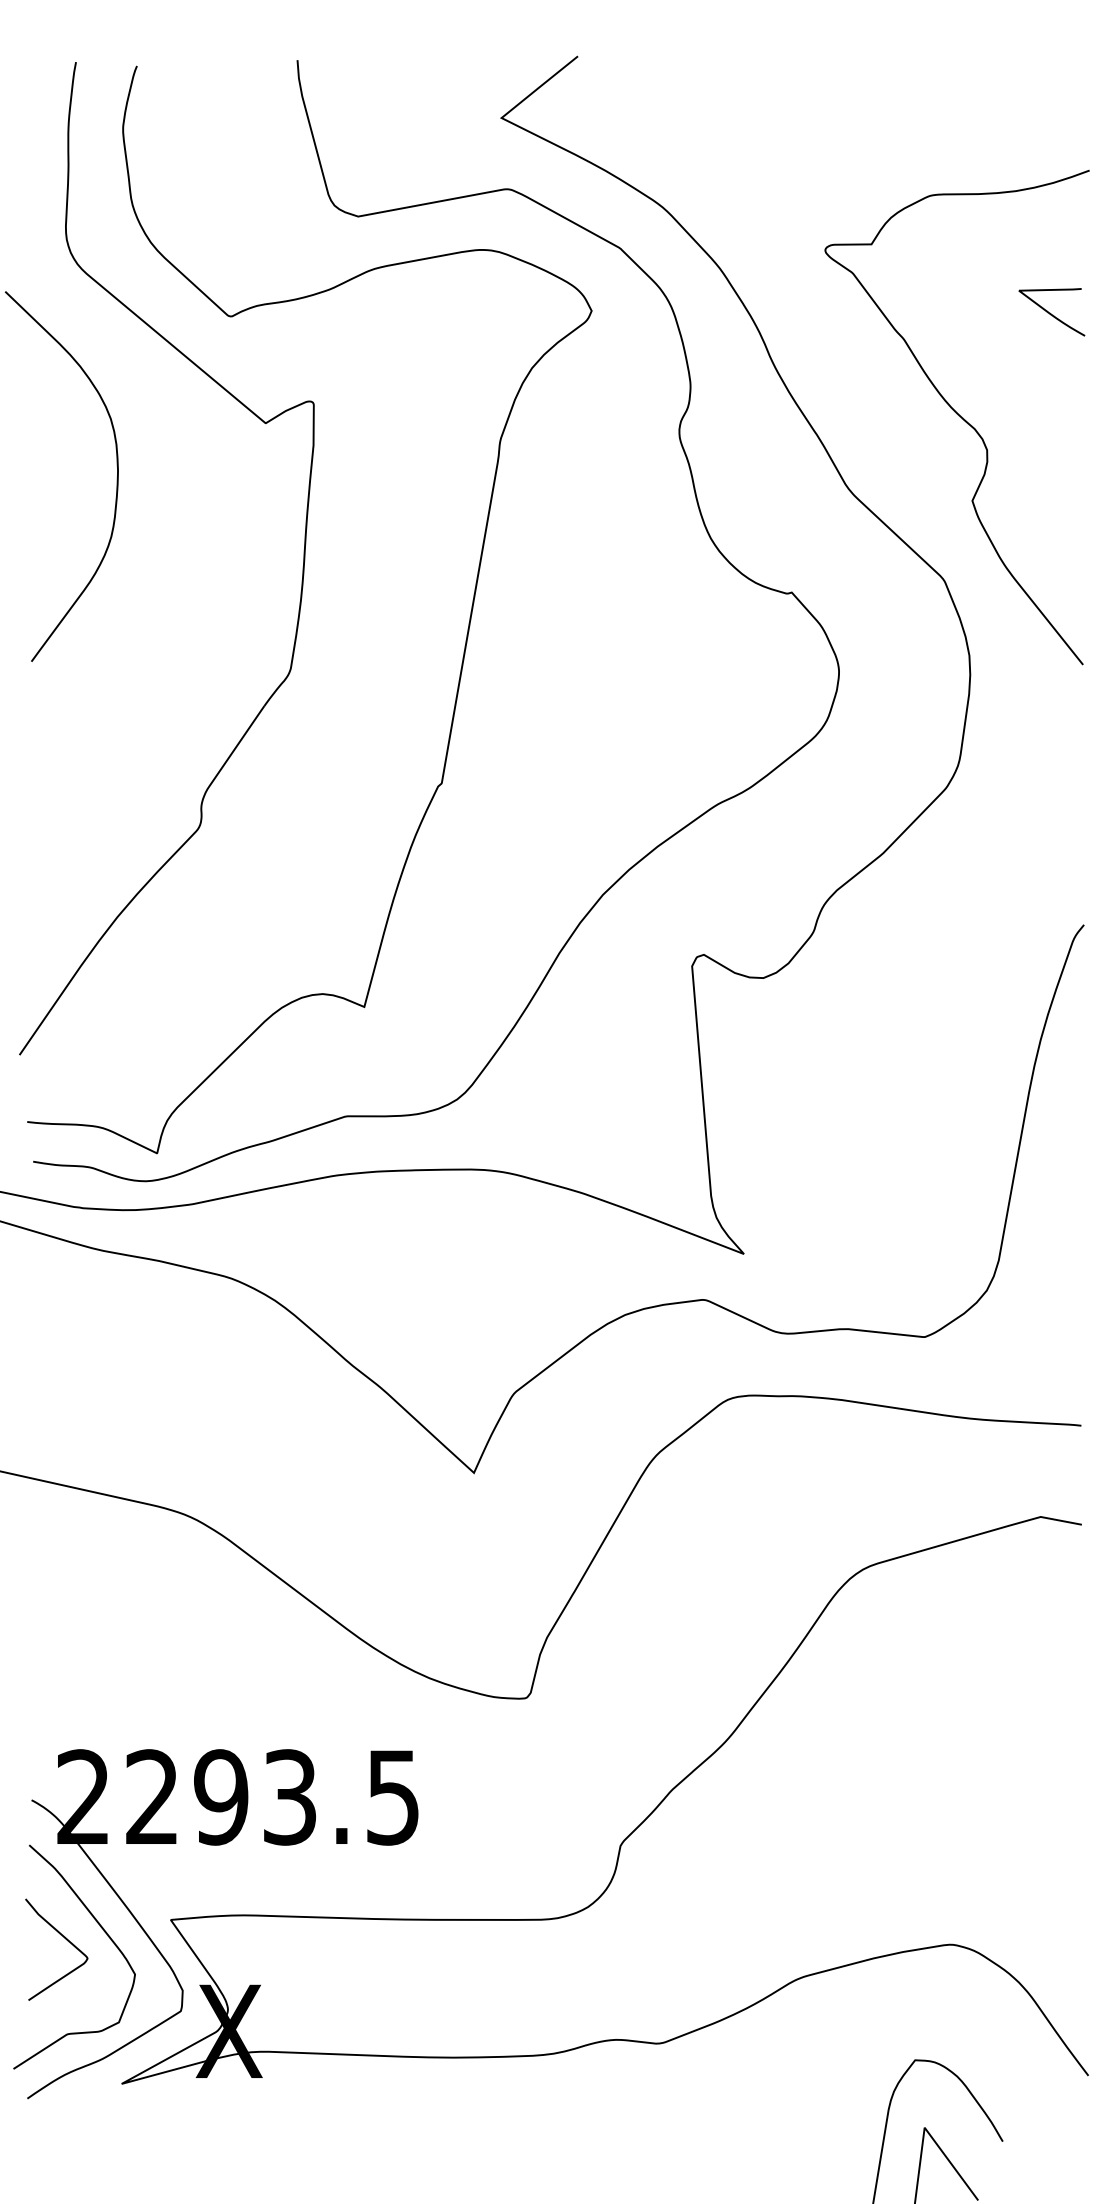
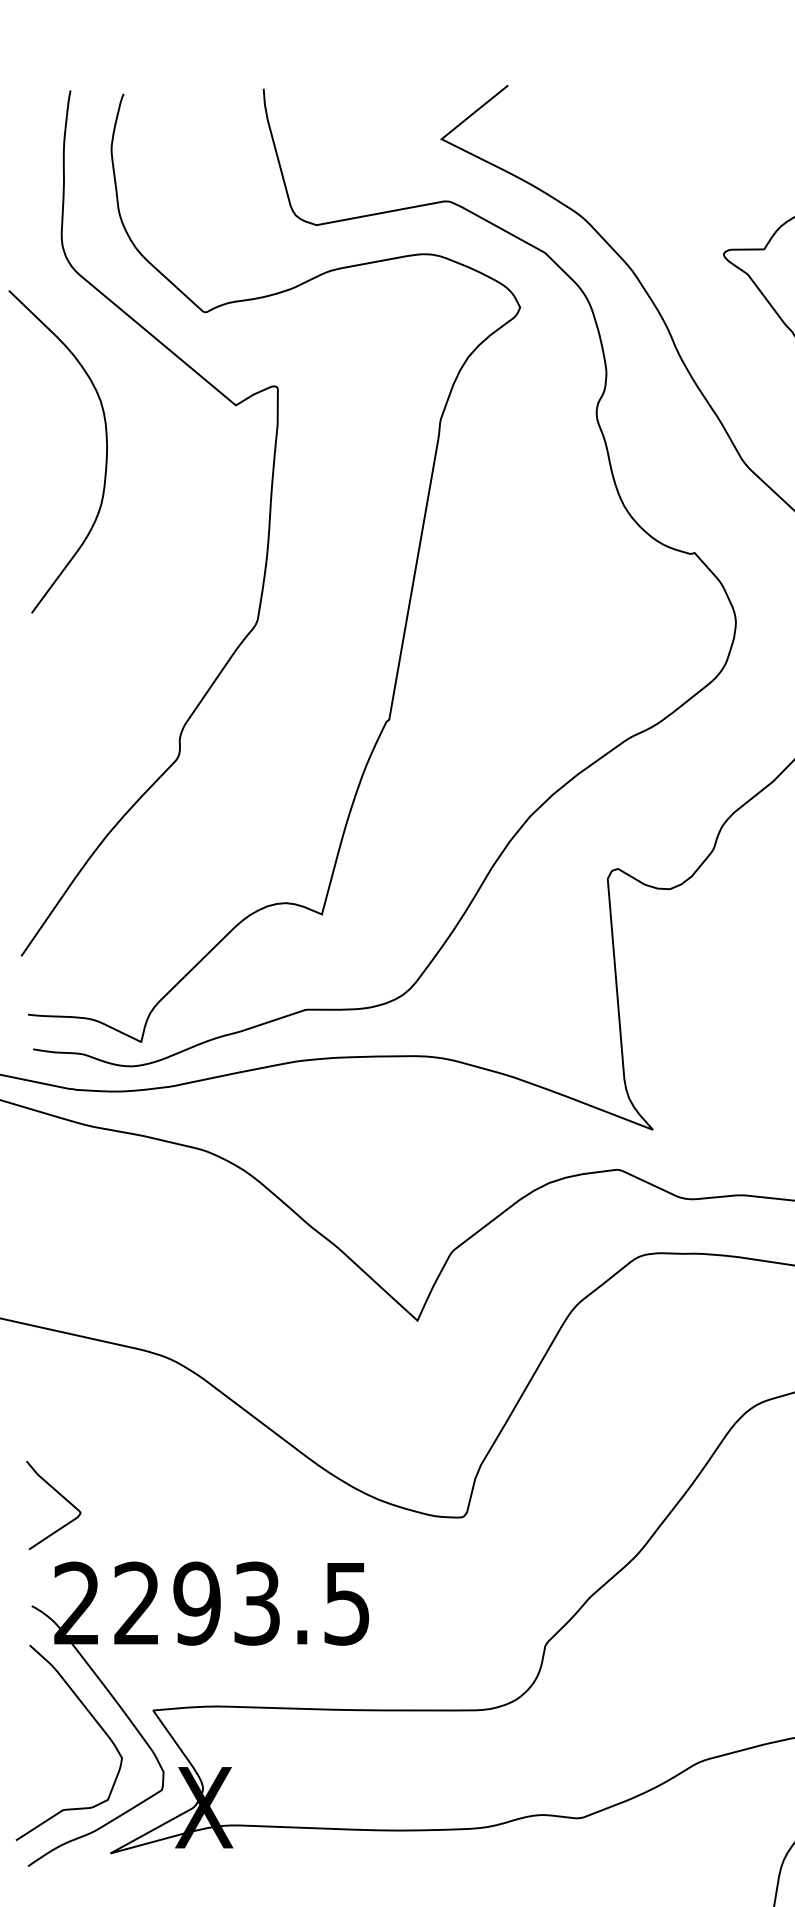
curve: (65, 1939) -> (61, 1496), moved

